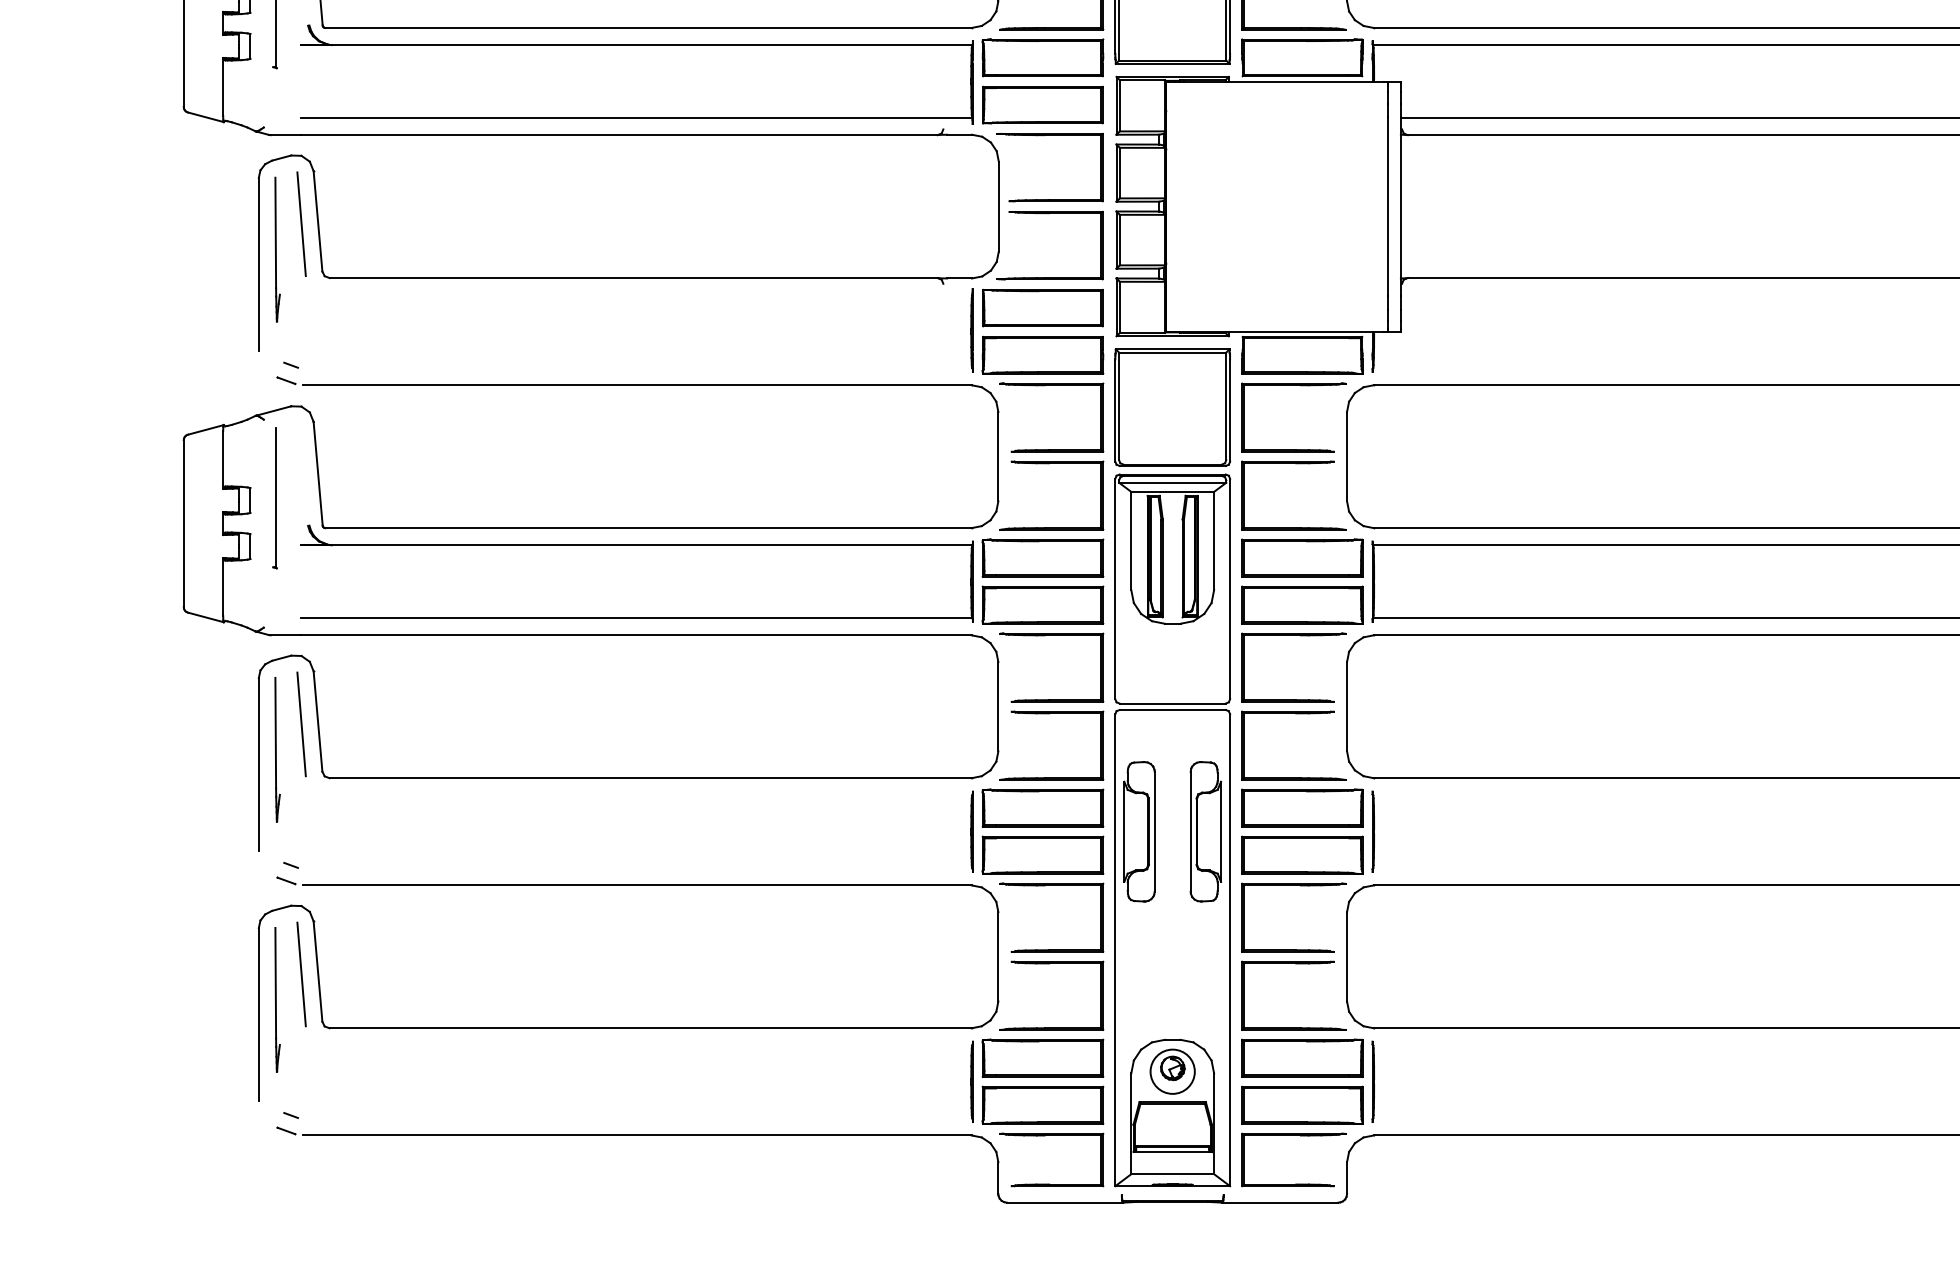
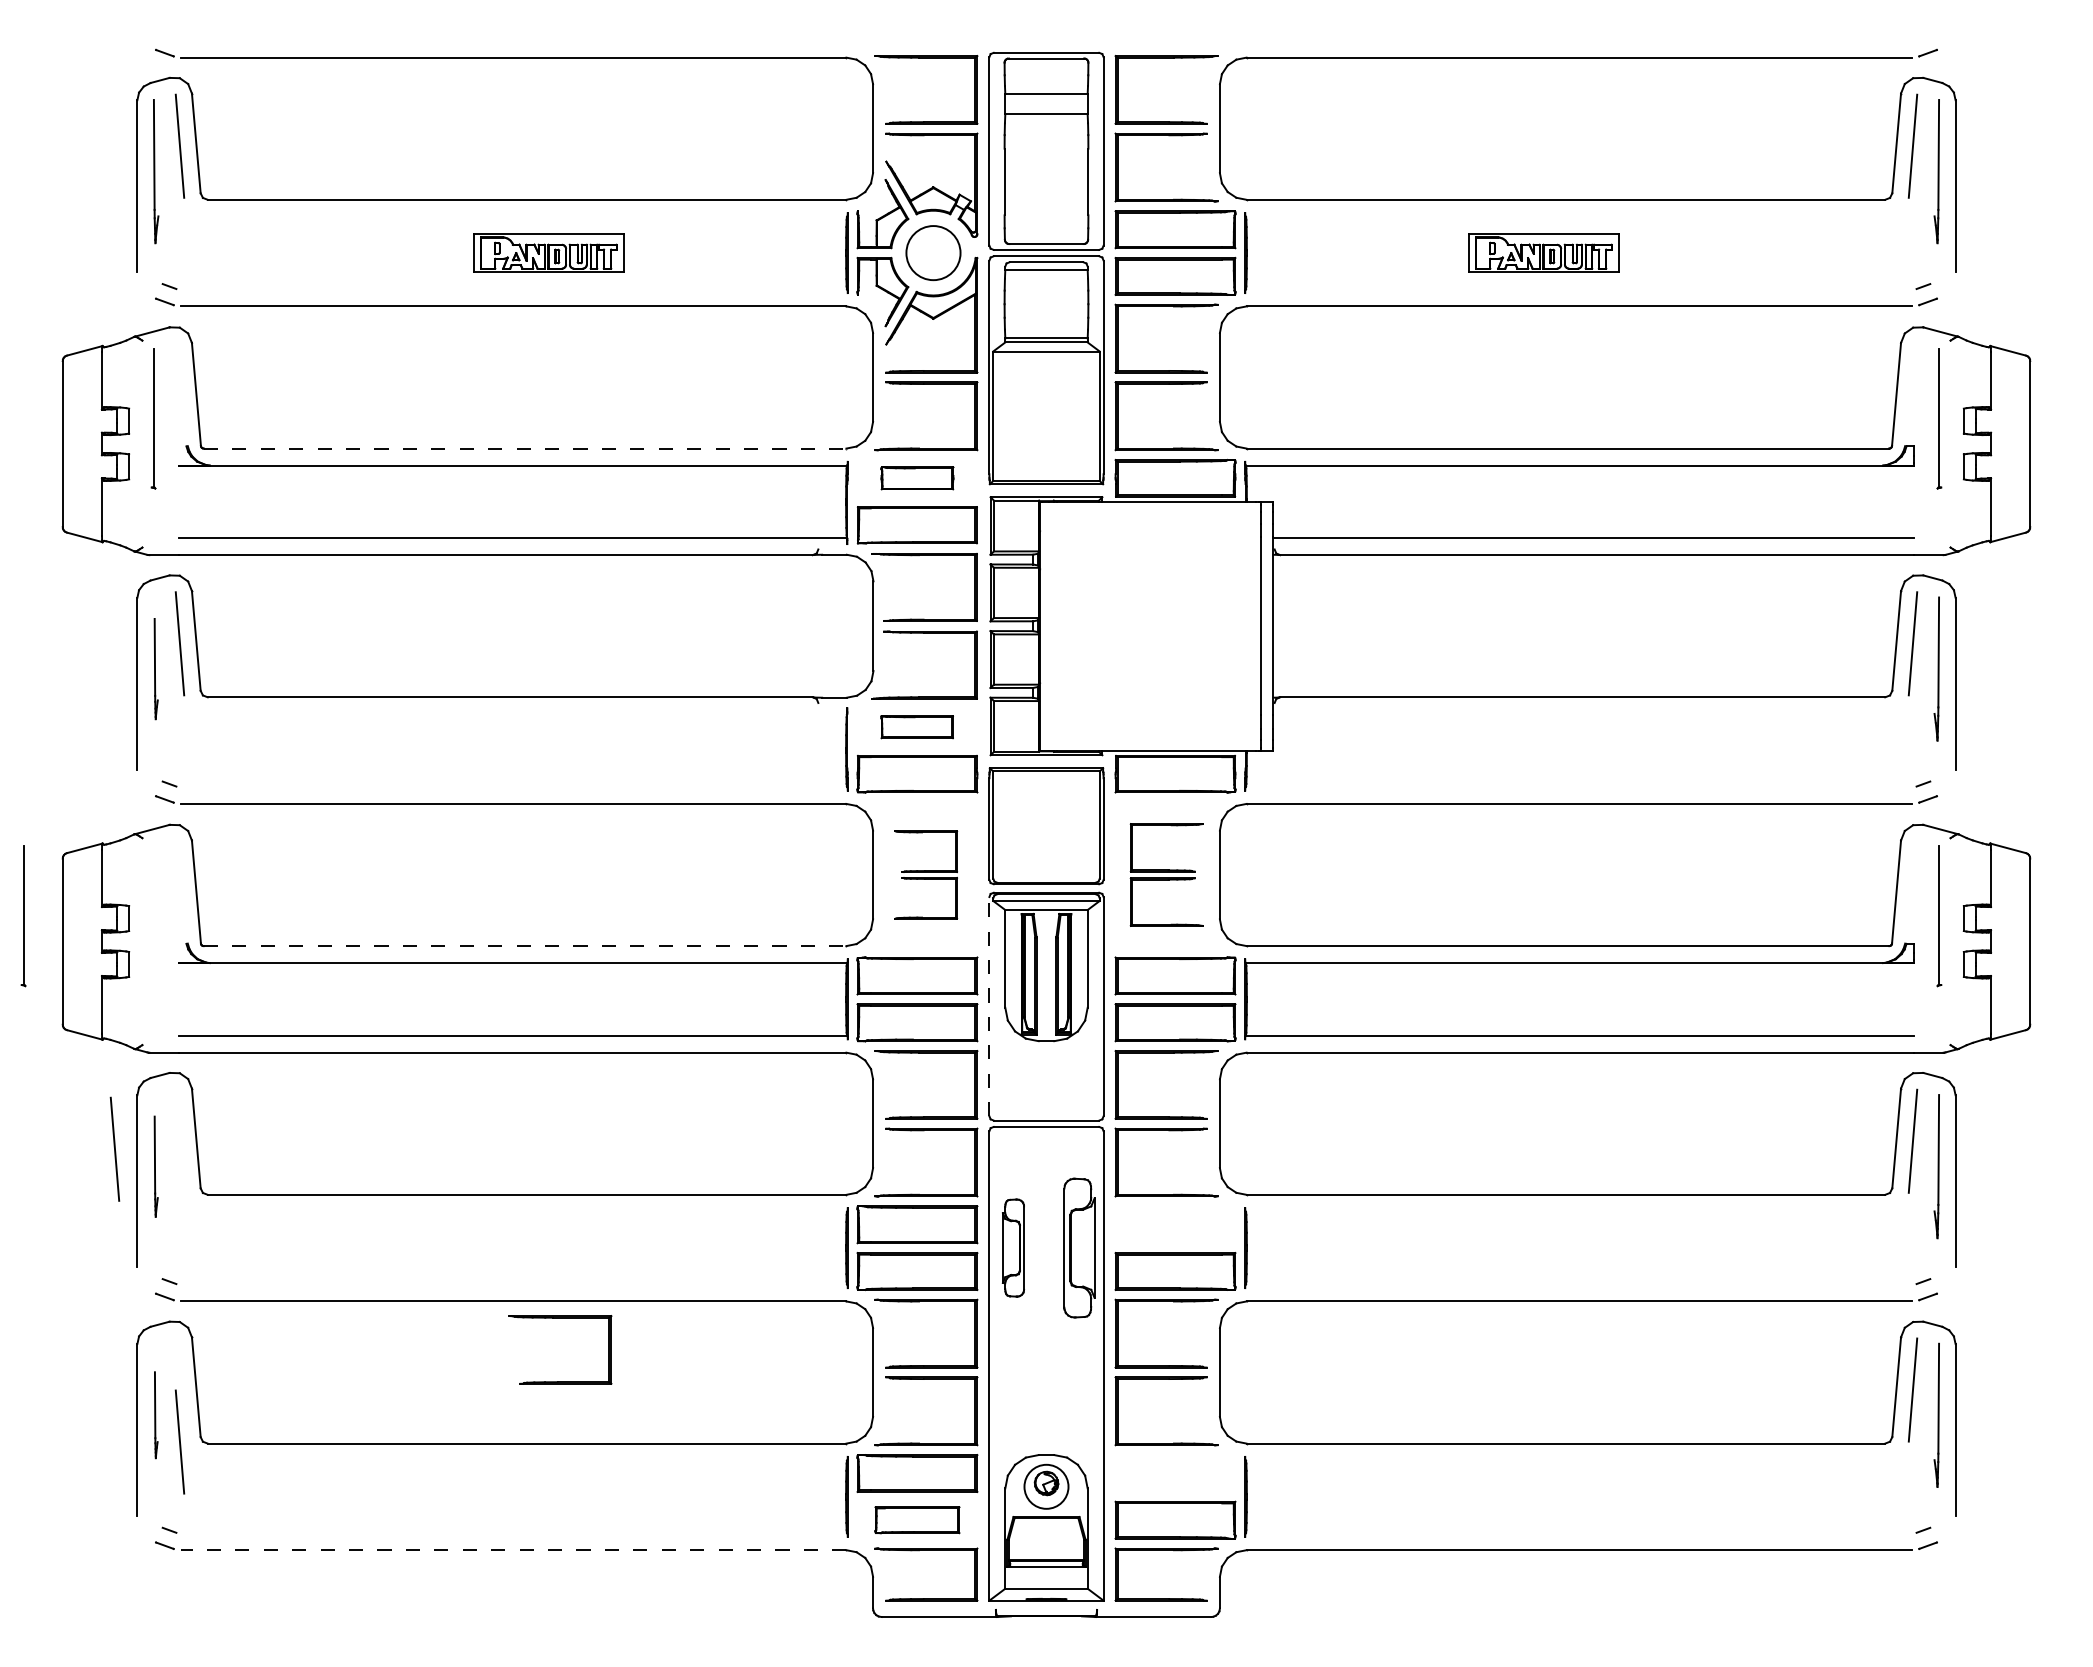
line: (648, 27) -> (525, 448), solid -> dashed
part: (1043, 58) -> (917, 478), size x0.6
part: (277, 249) -> (156, 668), size x0.7
part: (1042, 308) -> (916, 727), size x0.6
part: (1052, 456) -> (926, 874), size x0.6
part: (1293, 456) -> (1166, 874), size x0.7
part: (274, 498) -> (23, 916), moved
line: (648, 528) -> (525, 946), solid -> dashed
line: (1115, 588) -> (989, 1006), solid -> dashed
line: (301, 723) -> (114, 1148), moved
part: (277, 749) -> (156, 1166), size x0.7
part: (1302, 808) -> (1175, 1224), removed
part: (1139, 831) -> (1013, 1247), size x0.7
part: (684, 902) -> (560, 1318), added
line: (301, 973) -> (179, 1441), moved
part: (277, 999) -> (156, 1414), size x0.6
part: (1302, 1058) -> (1175, 1473), removed
part: (1043, 1104) -> (917, 1519), size x0.7
line: (636, 1135) -> (513, 1550), solid -> dashed

